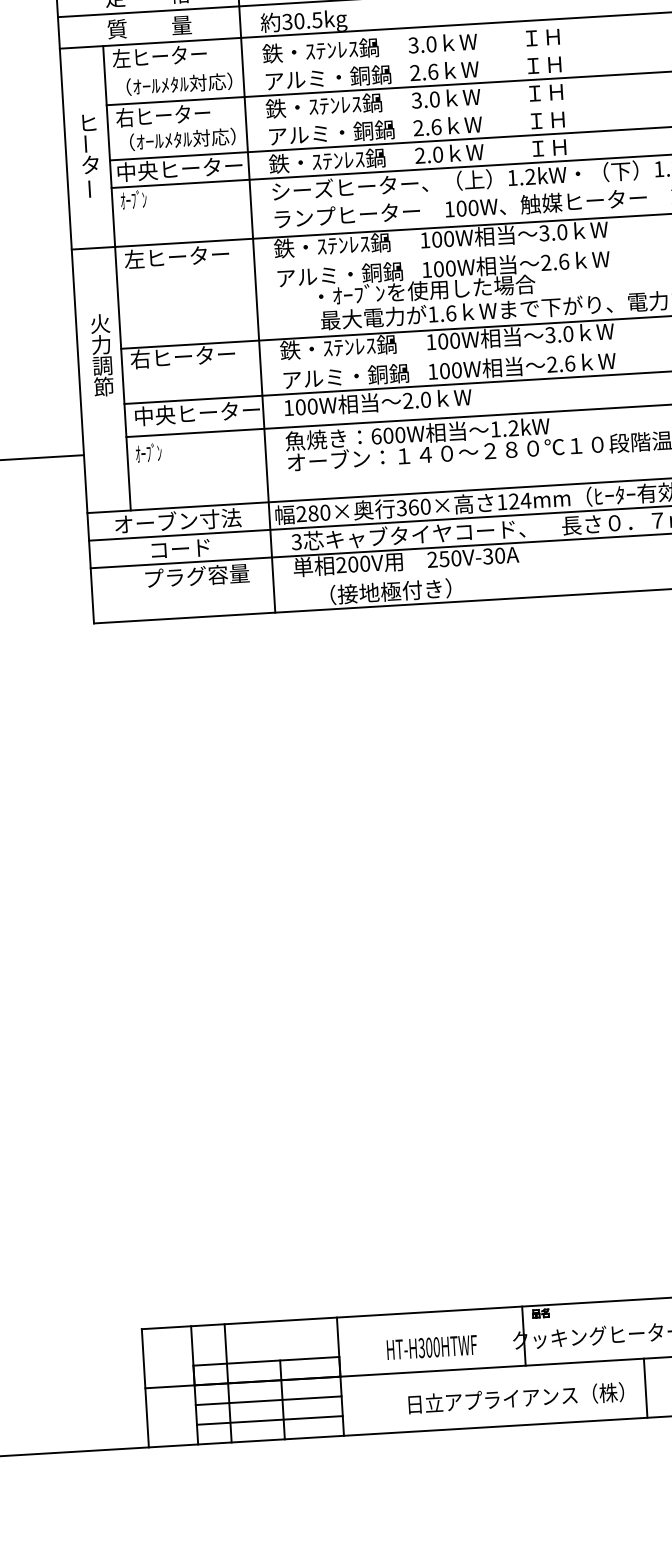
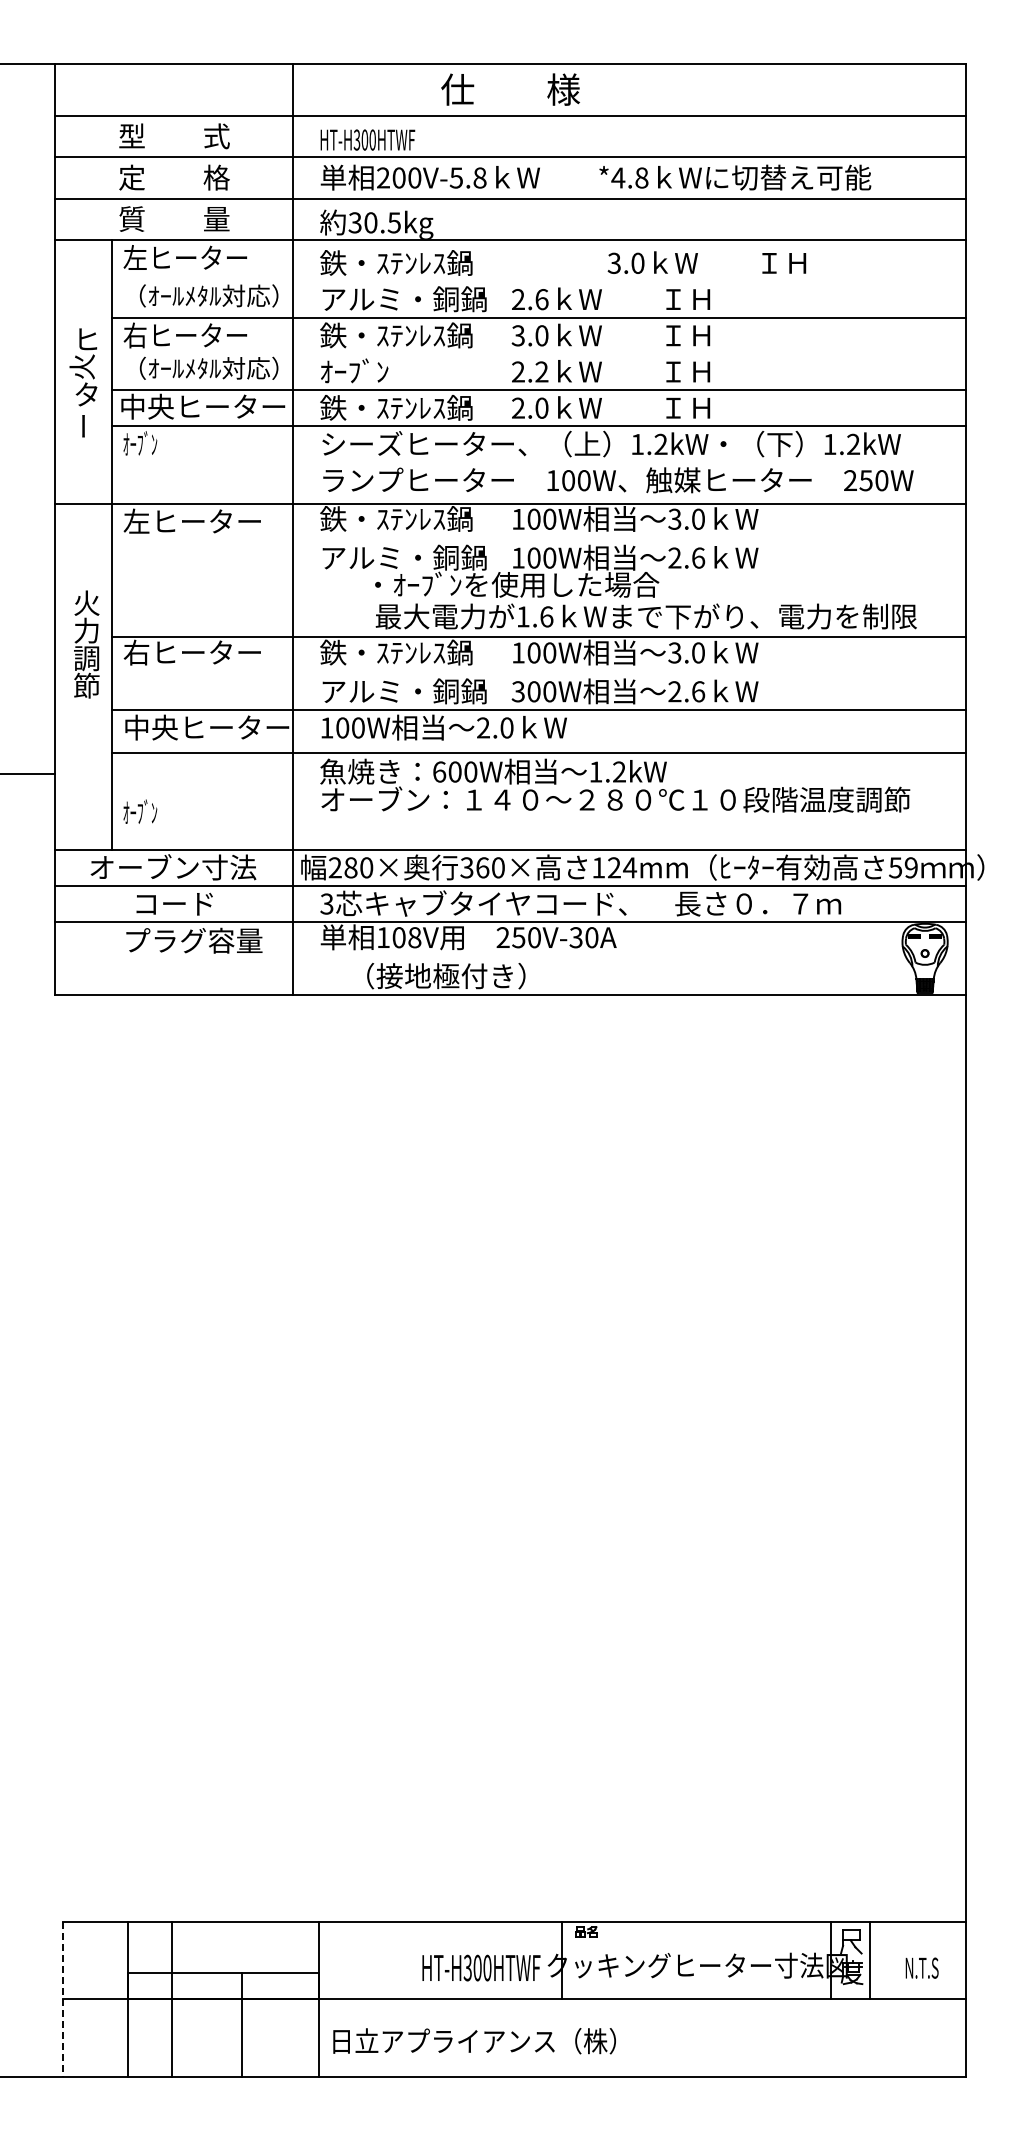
text: (483, 40) -> (706, 262), moved
text: (436, 126) -> (541, 371), 2.6 -> 2.2
text: (330, 133) -> (403, 371), アルミ・銅鍋 -> ｵｰﾌﾞﾝ
text: (85, 143) -> (81, 366), ー -> 火
text: (432, 371) -> (517, 691), 100W -> 300W
text: (148, 452) -> (140, 811), moved
text: (353, 564) -> (399, 937), 200V -> 108V
text: (432, 1347) -> (481, 1967), moved
line: (645, 1387) -> (717, 2037), removed
line: (145, 1388) -> (63, 1999), solid -> dashed
text: (516, 1398) -> (474, 2041), moved
line: (268, 1401) -> (223, 2025), removed
line: (269, 1420) -> (223, 2050), removed

